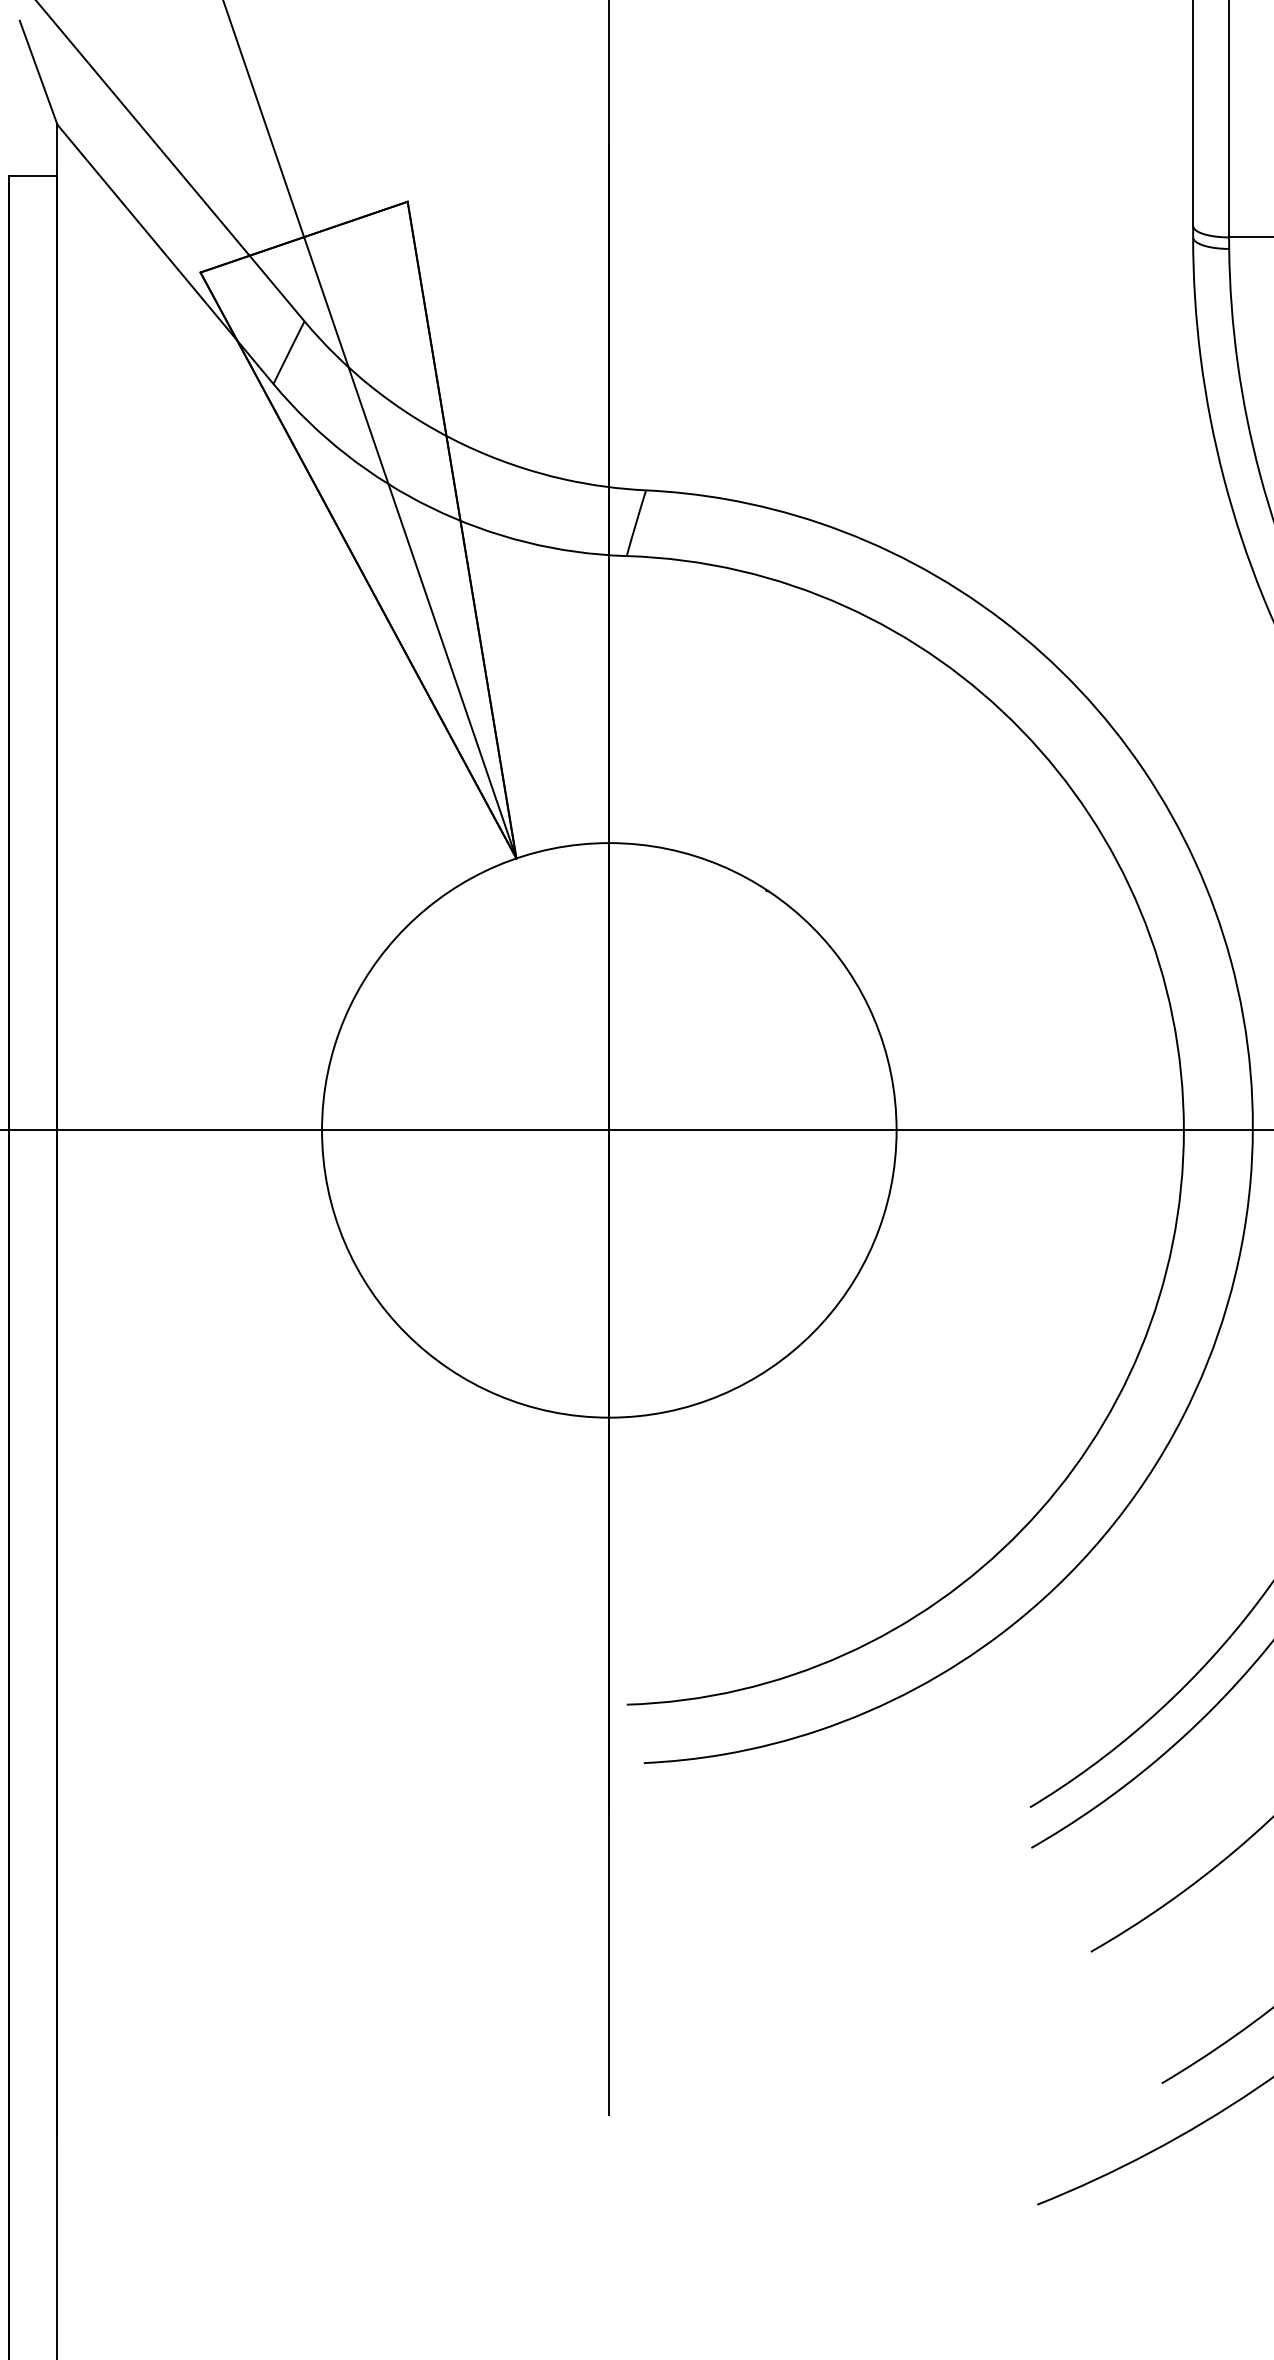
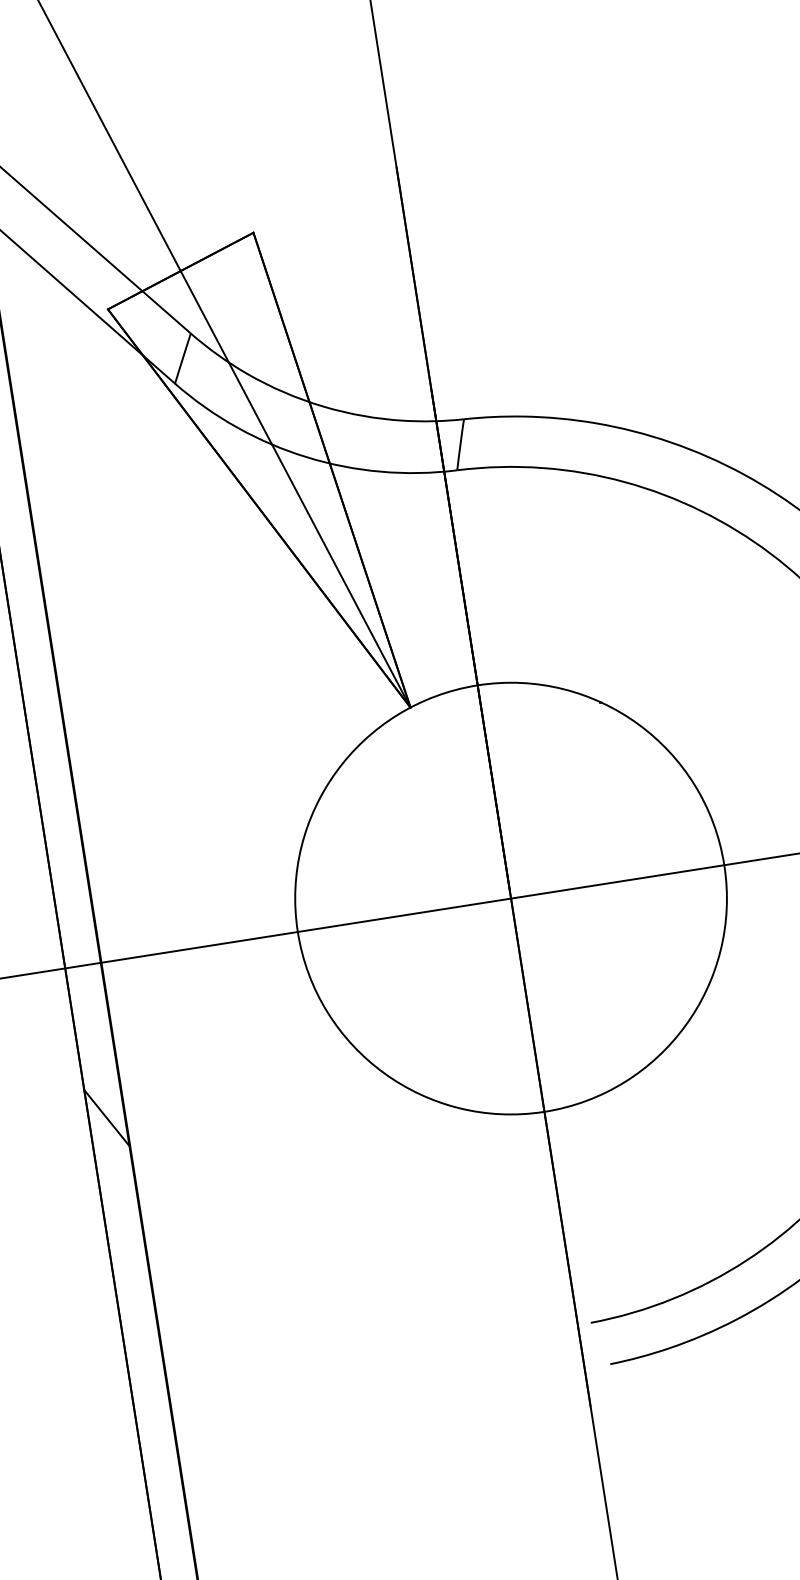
hatch: (32, 1335) -> (106, 1117), added

